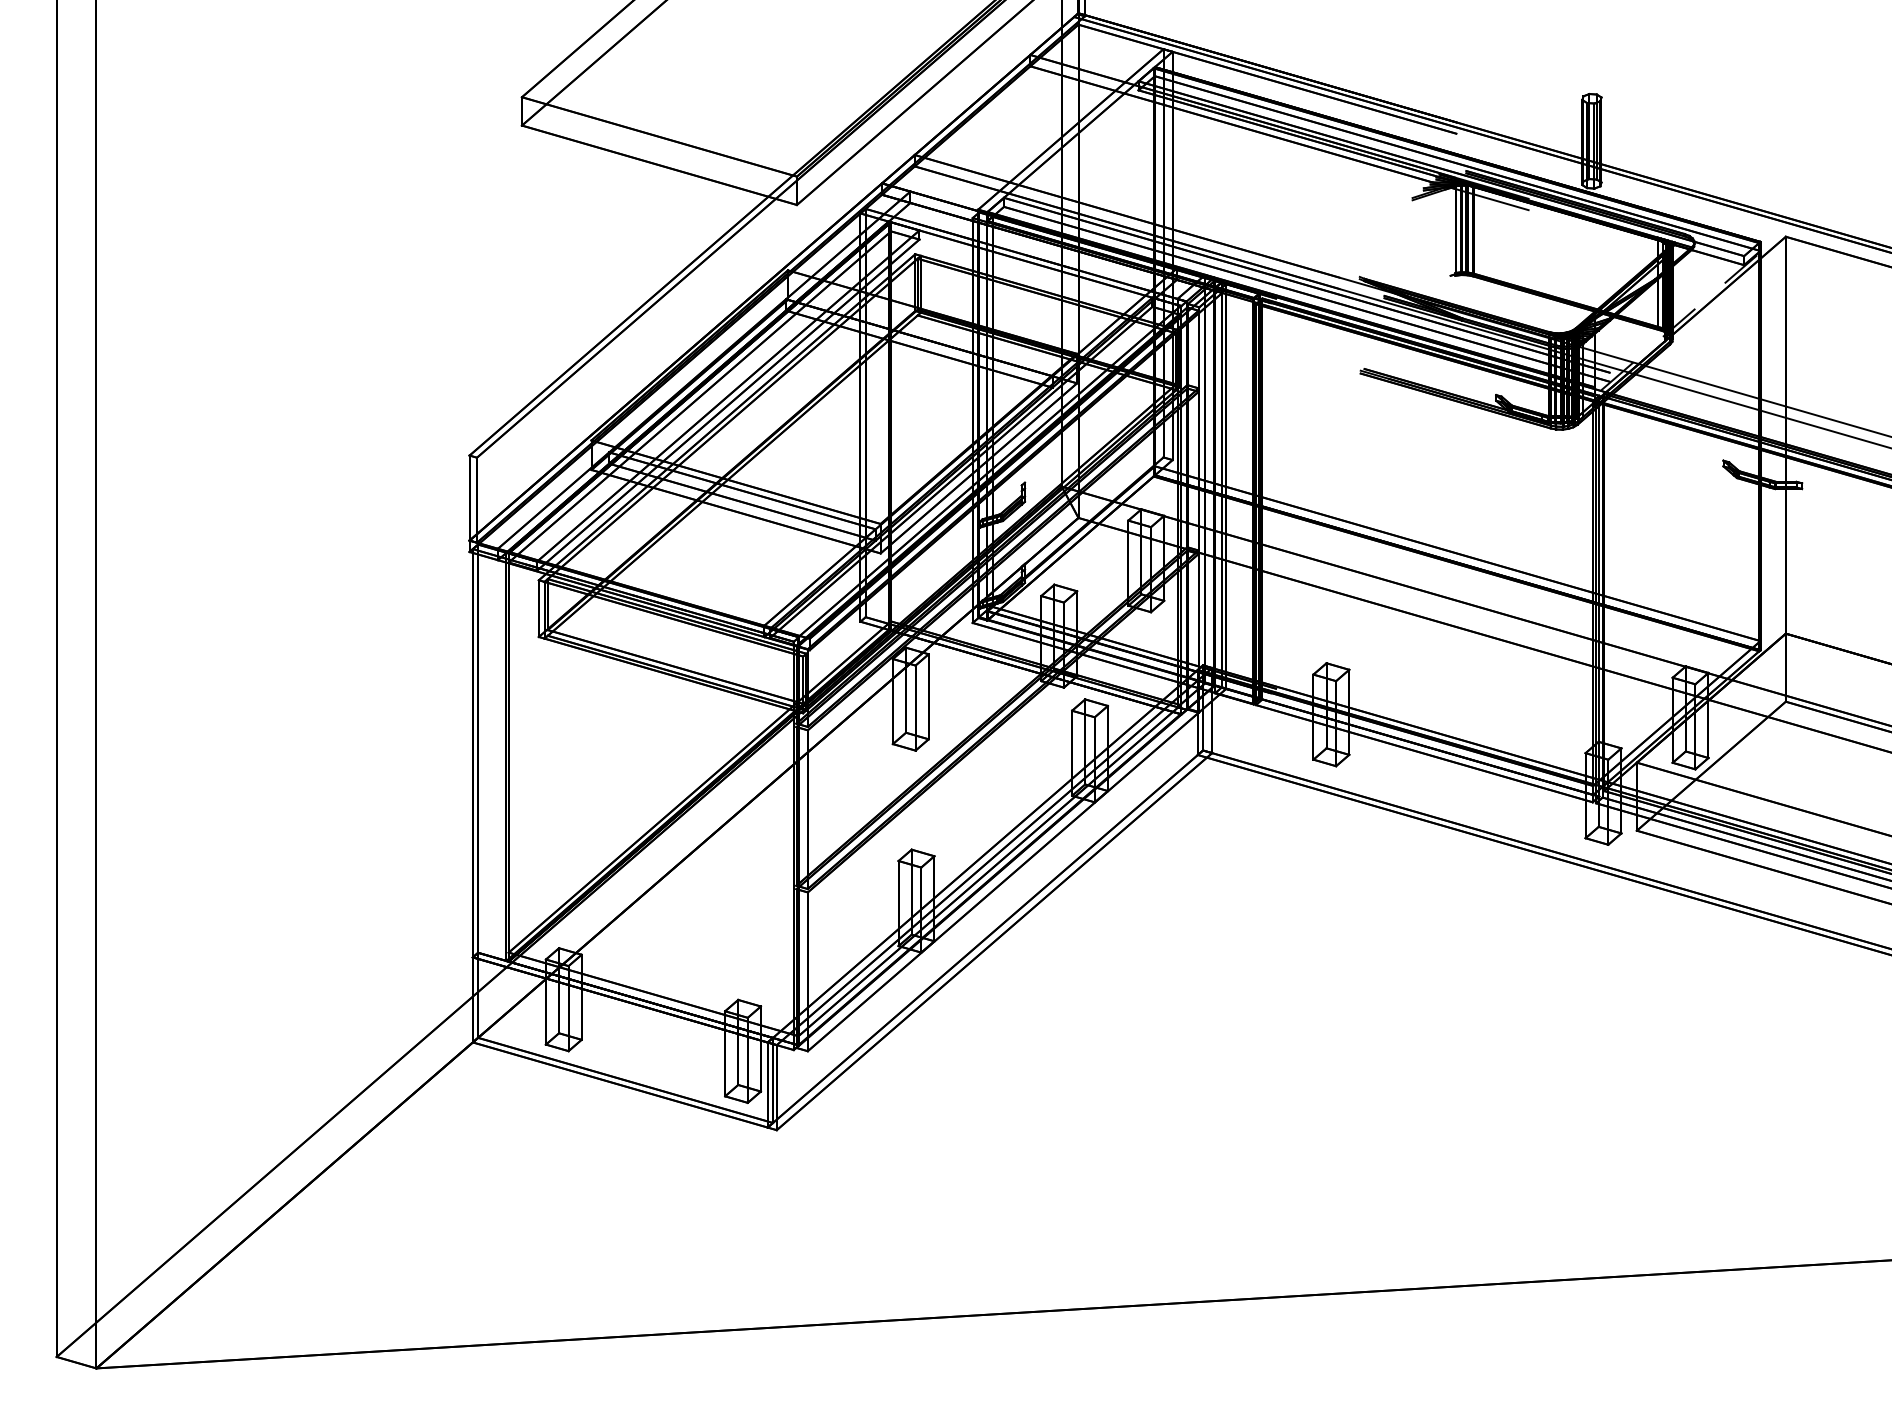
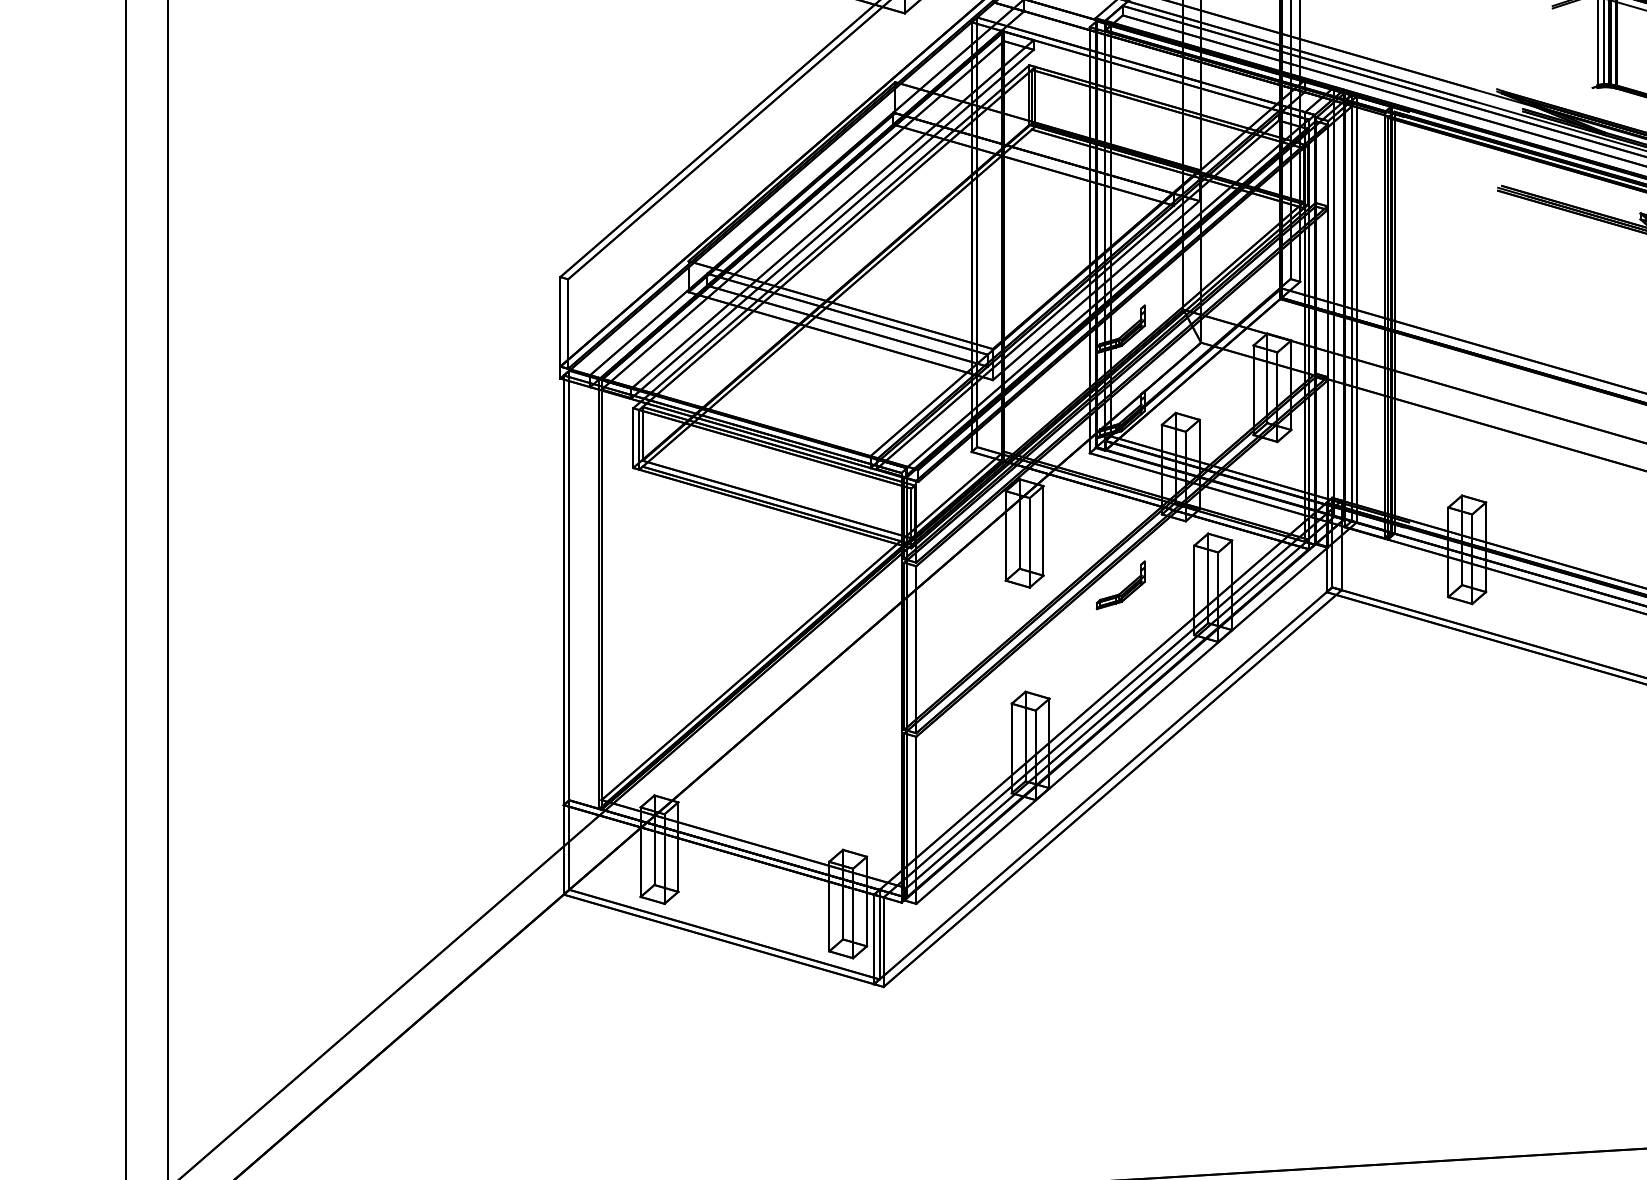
part: (1002, 748) -> (1121, 585), added

